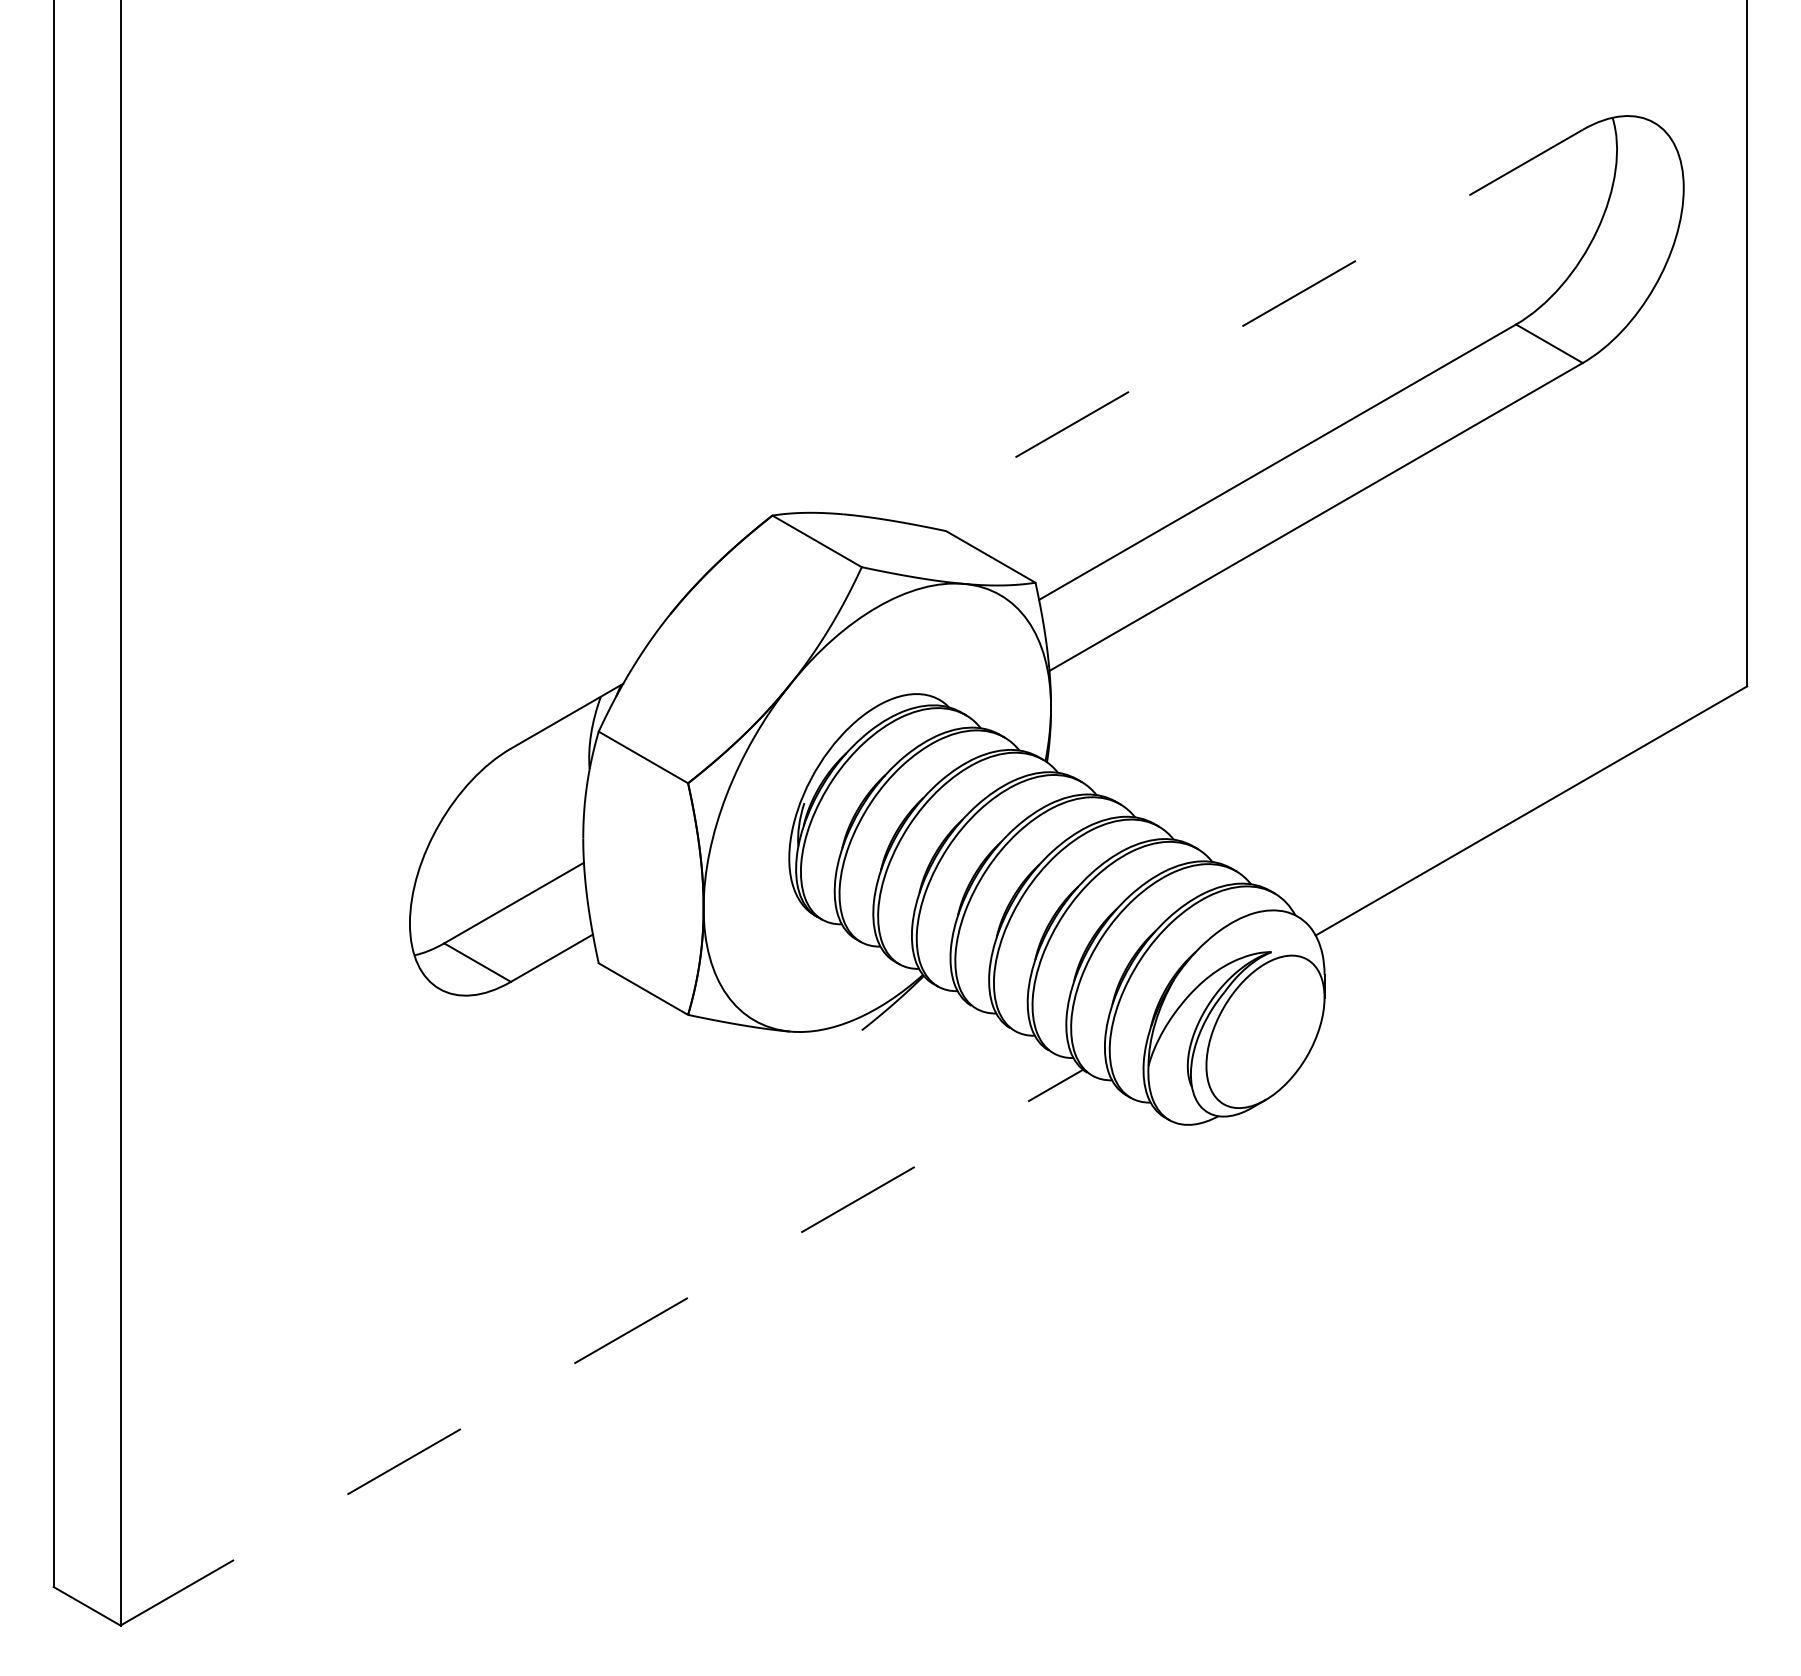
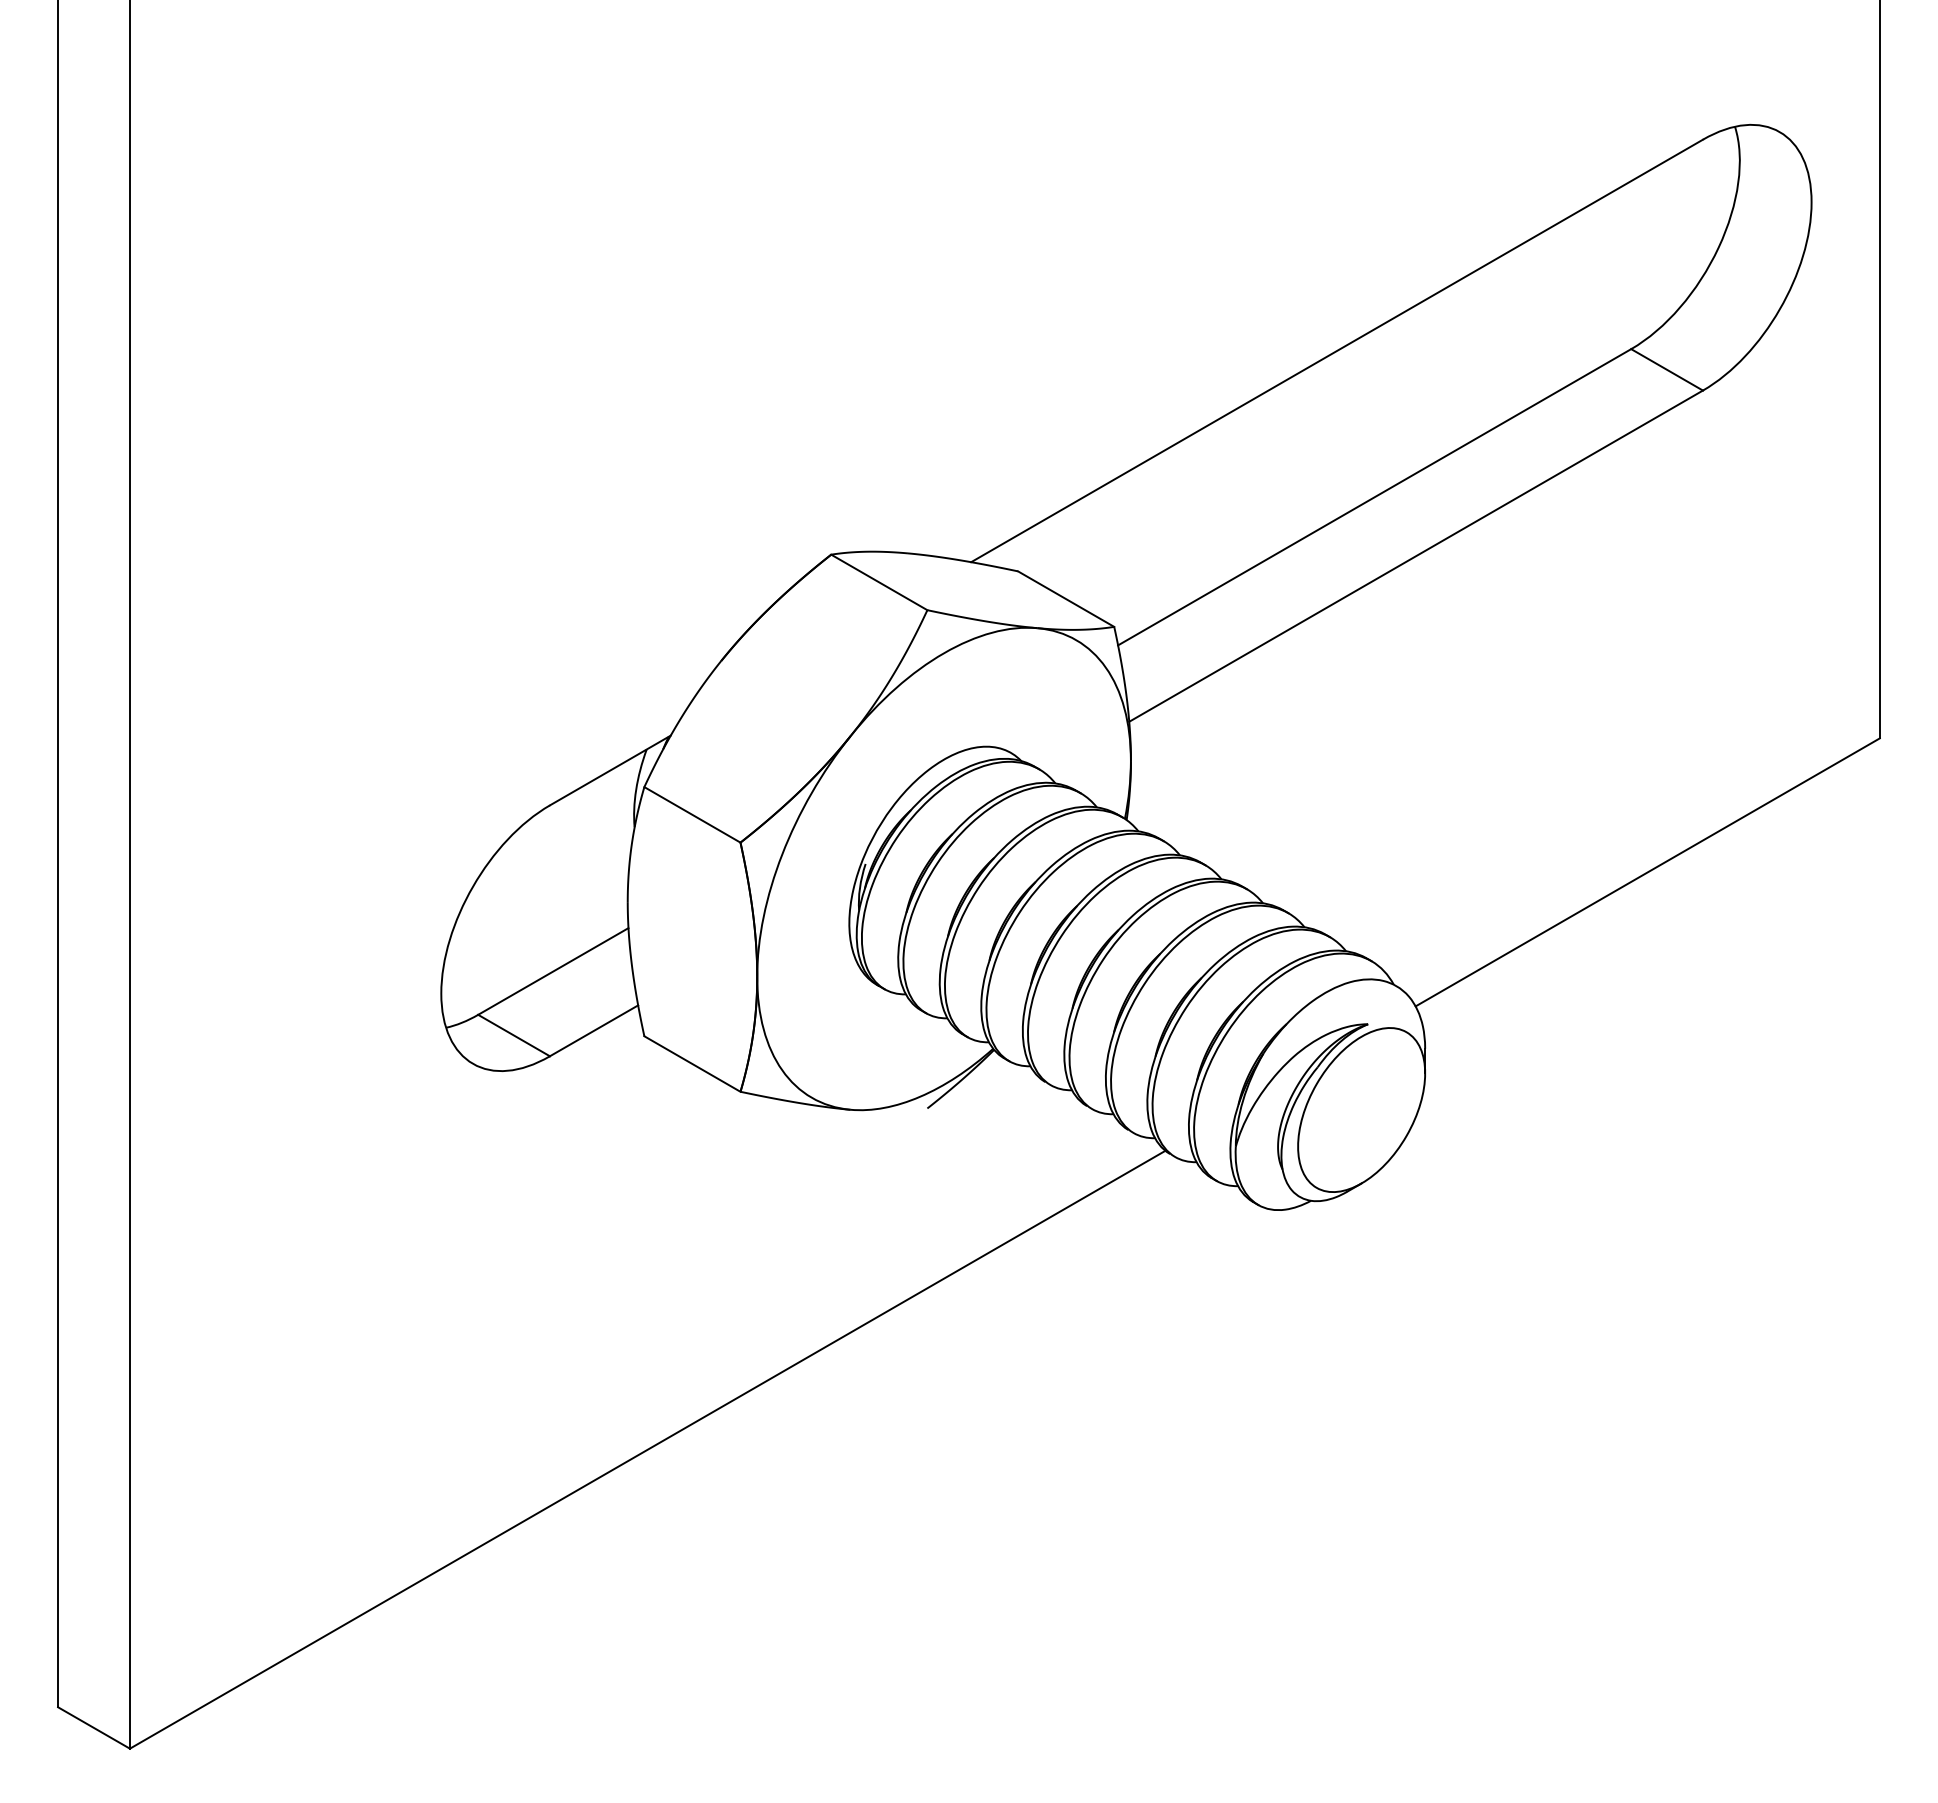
line: (1242, 326) -> (1336, 351), dashed -> solid
line: (601, 1347) -> (647, 1449), dashed -> solid

